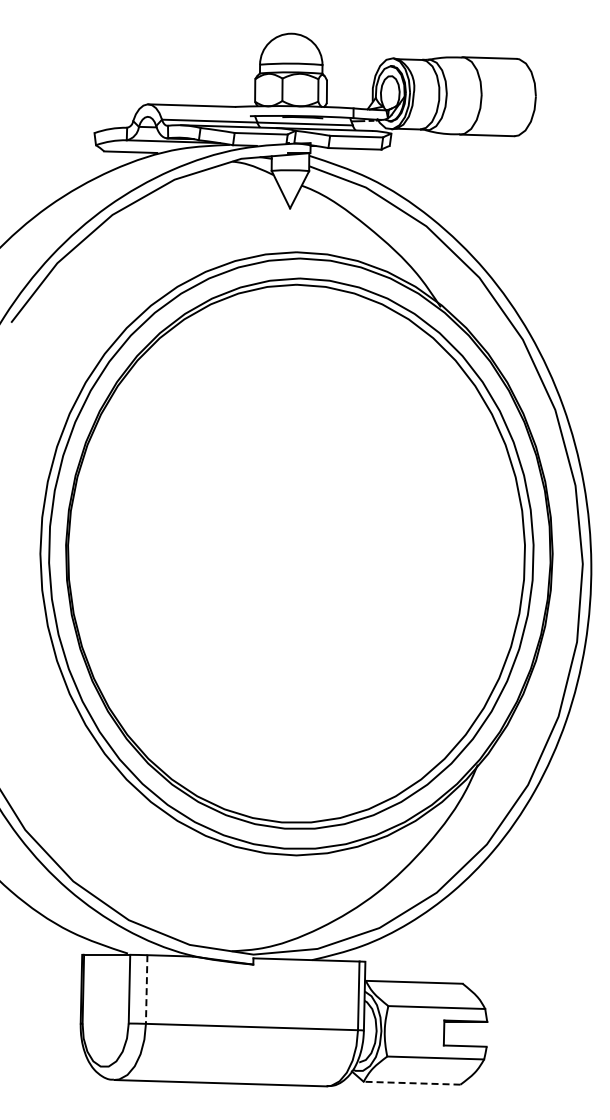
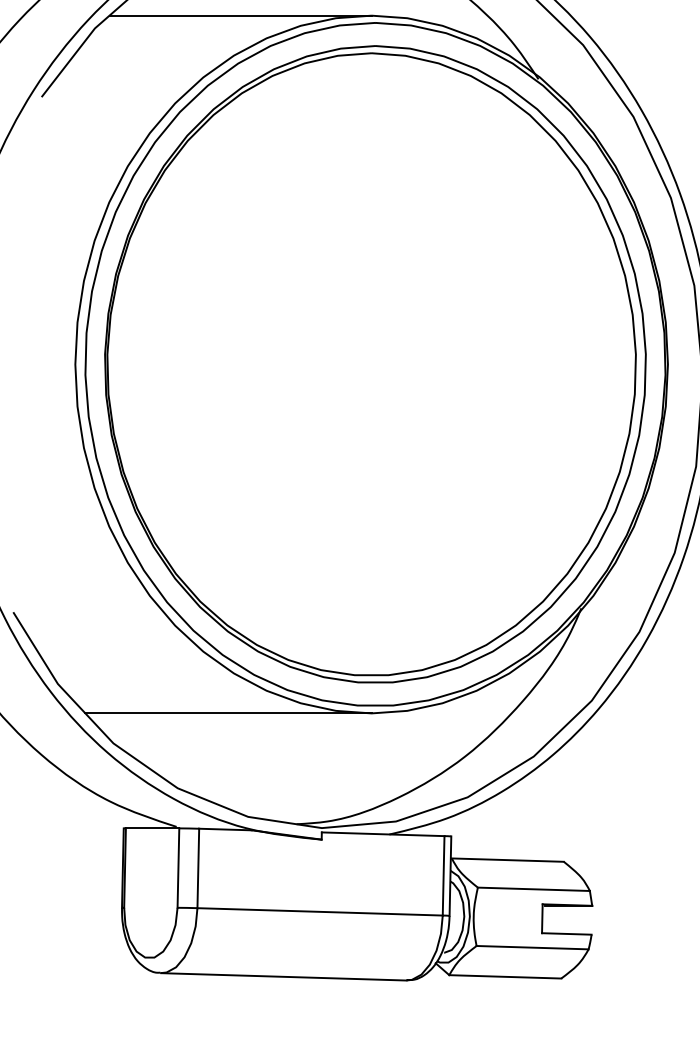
line: (182, 252) -> (239, 15), added
line: (172, 855) -> (228, 713), added
line: (146, 990) -> (198, 869), dashed -> solid
line: (411, 1083) -> (504, 977), dashed -> solid

